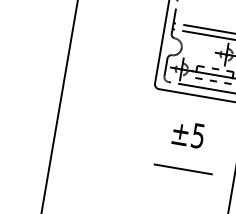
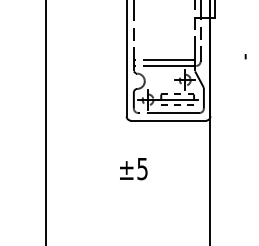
text: (188, 134) -> (133, 169), moved
line: (183, 169) -> (164, 187), removed

